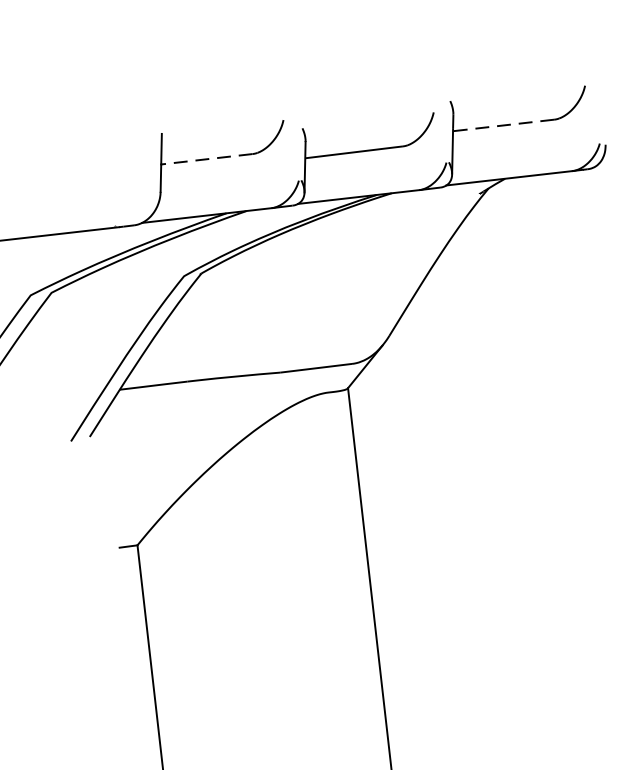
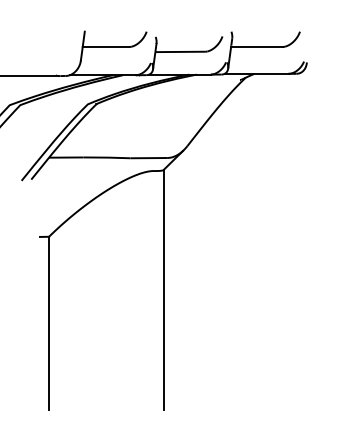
line: (502, 124) -> (256, 46), dashed -> solid
line: (205, 158) -> (105, 46), dashed -> solid

